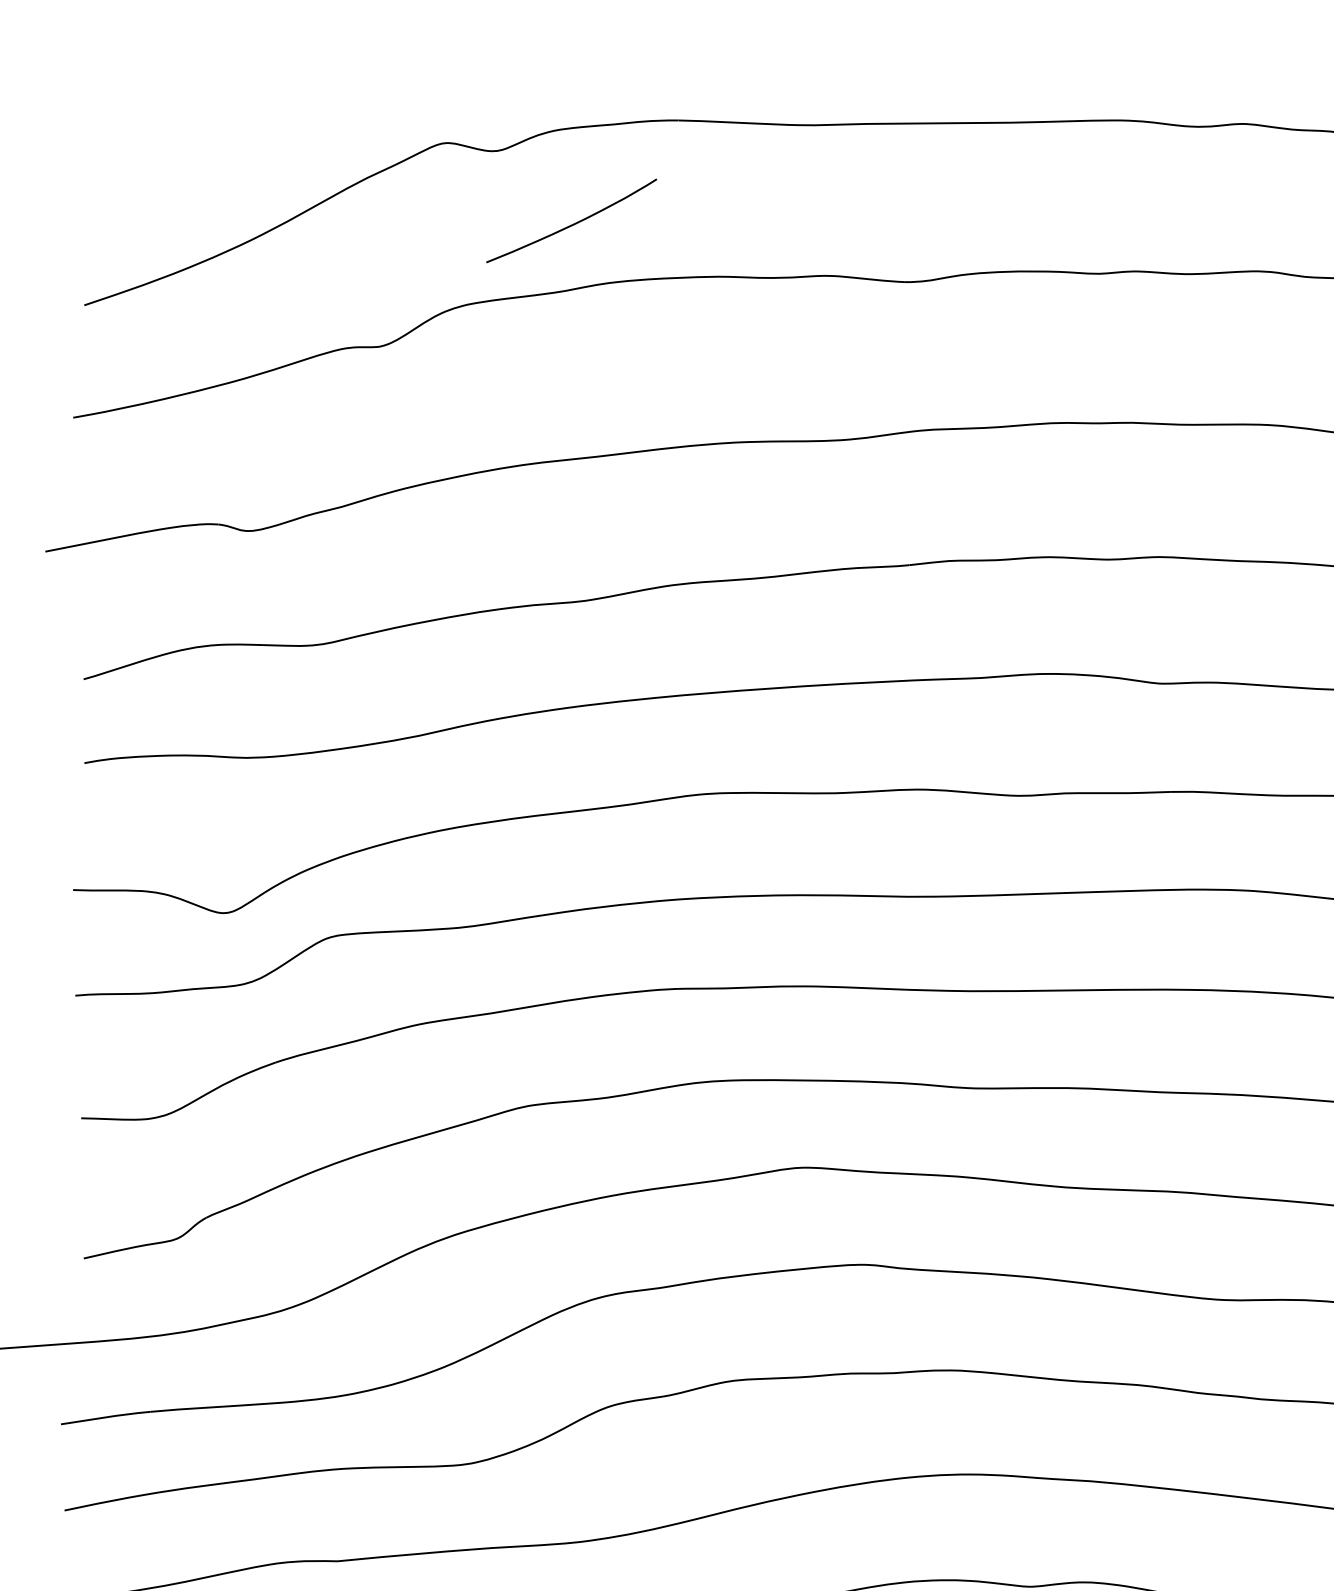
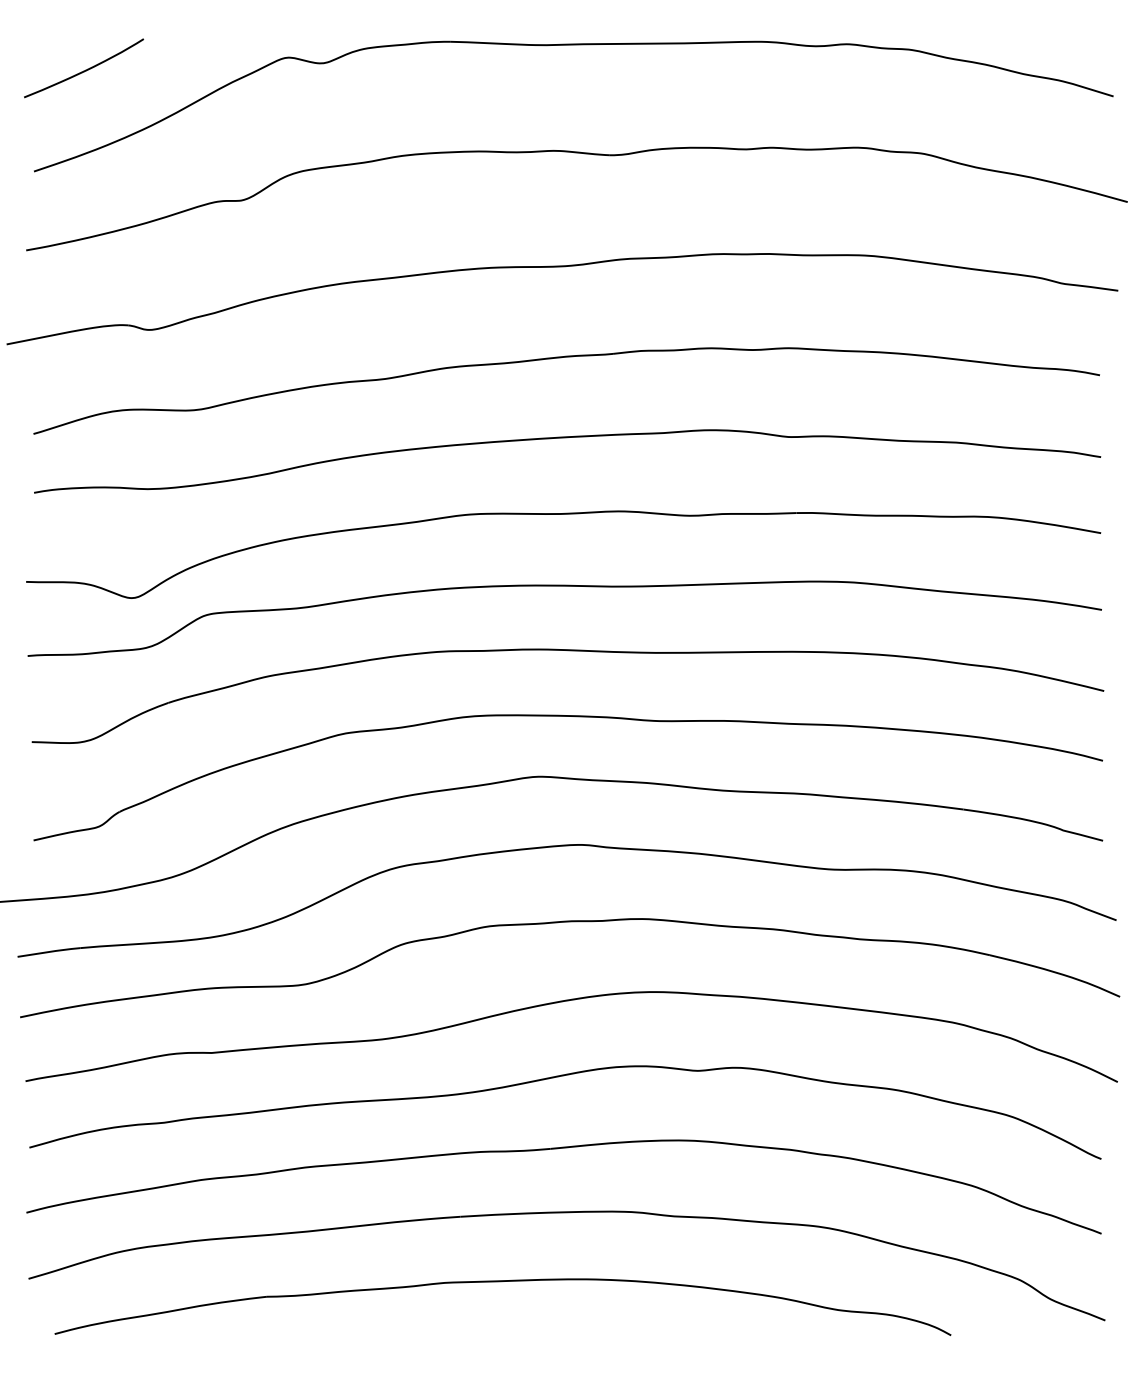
curve: (573, 222) -> (85, 69), moved

